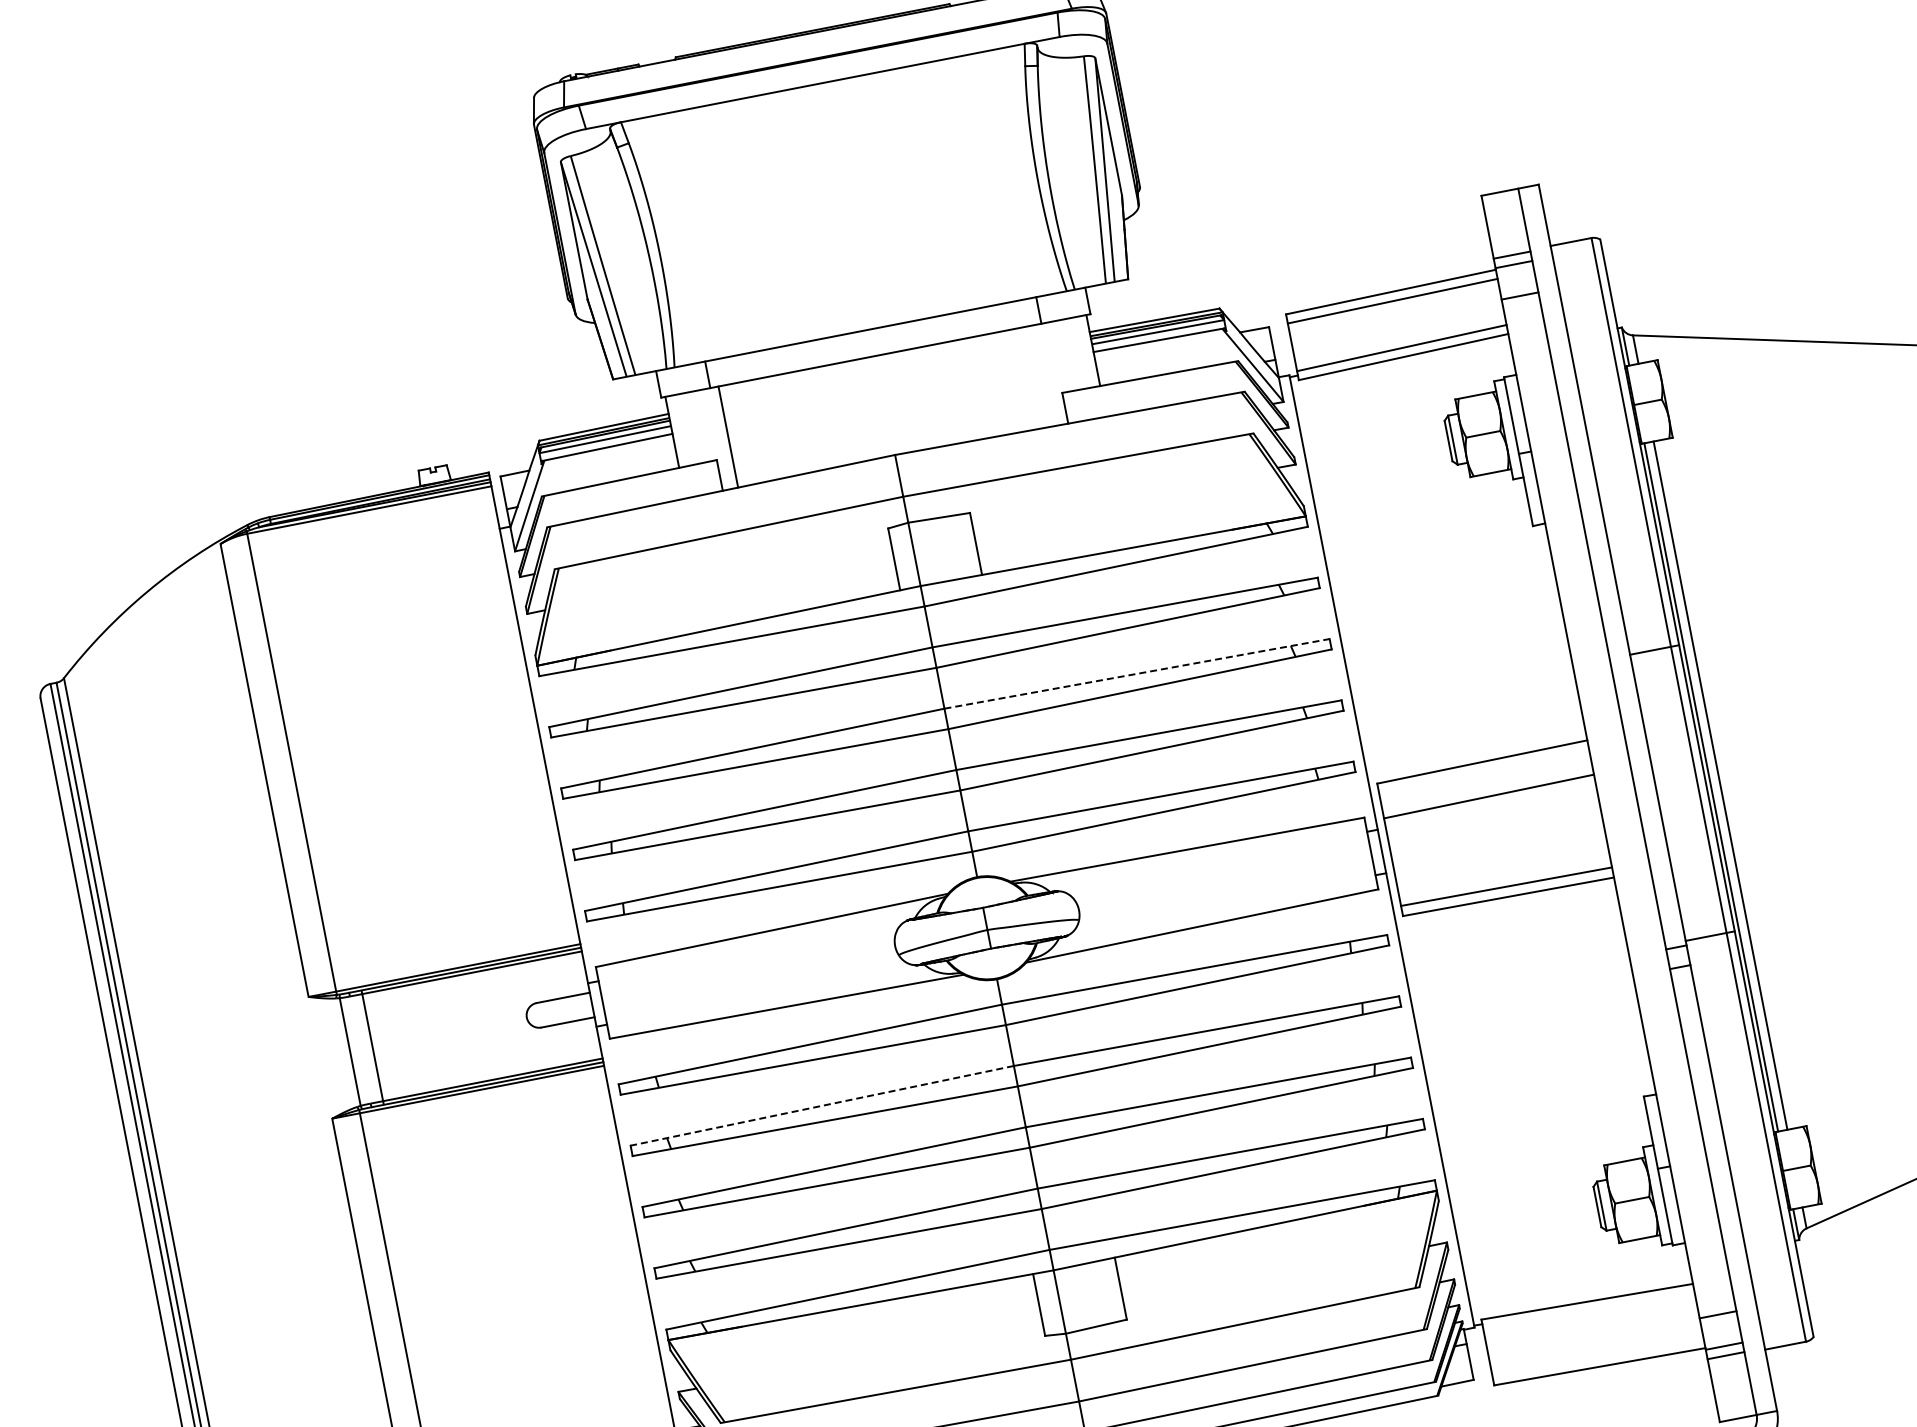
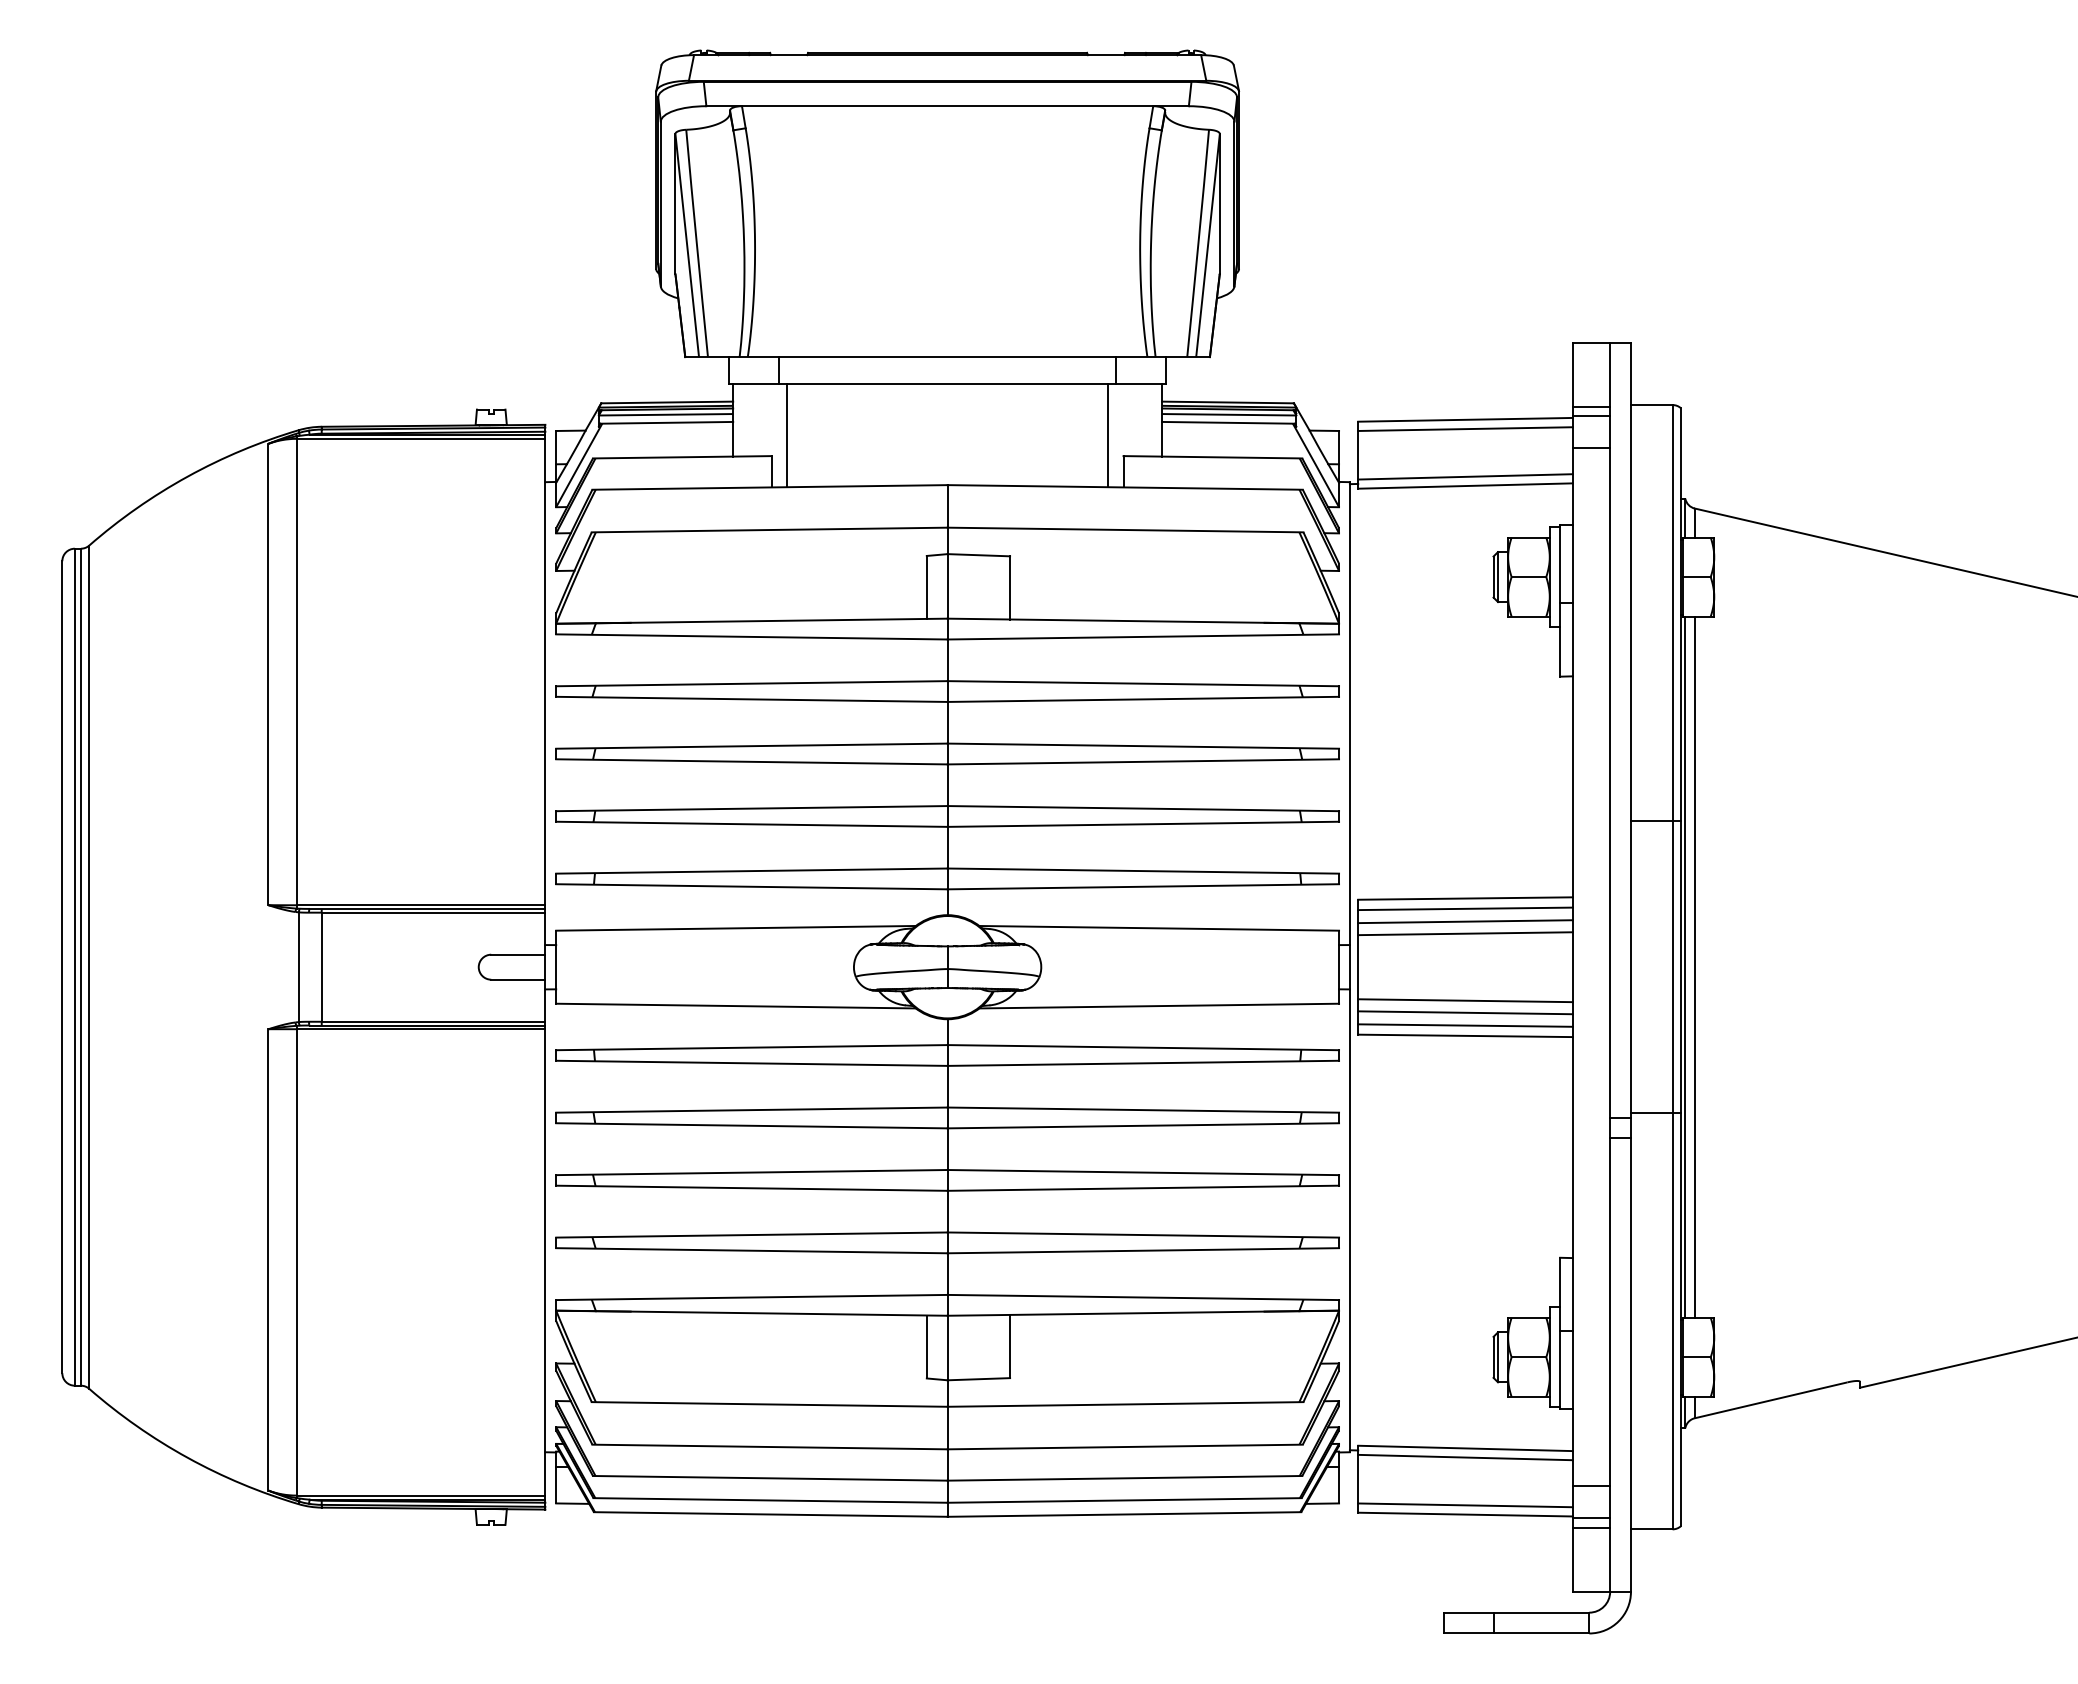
line: (1042, 375) -> (1107, 435), added
line: (1137, 674) -> (1143, 746), dashed -> solid
line: (1484, 771) -> (1465, 908), added
line: (1486, 784) -> (1465, 921), added
line: (1501, 862) -> (1465, 1000), added
line: (1504, 873) -> (1465, 1012), added
line: (821, 1106) -> (751, 1110), dashed -> solid
line: (1589, 1310) -> (1465, 1457), added
line: (1598, 1357) -> (1465, 1505), added

